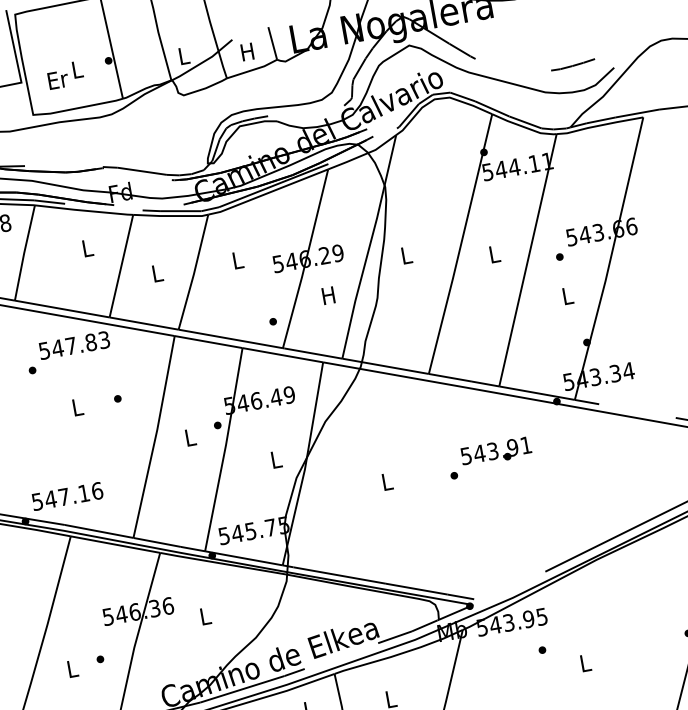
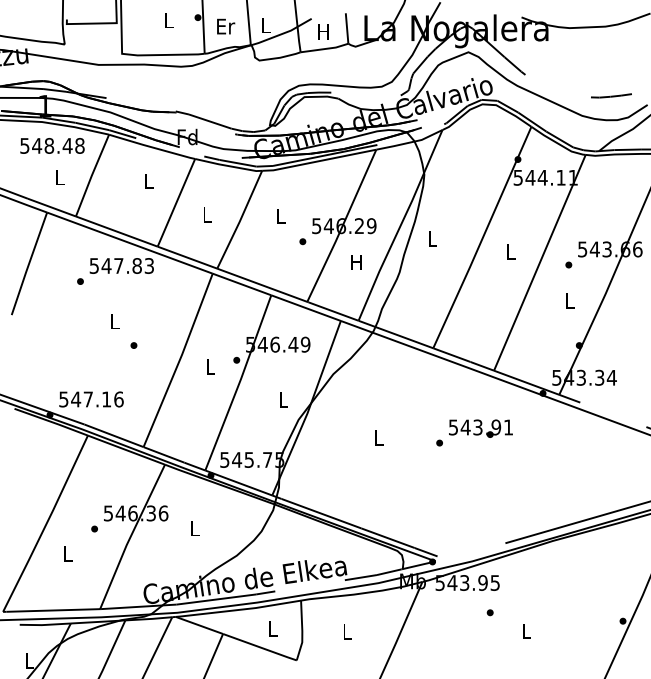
text: (58, 79) -> (226, 26), moved
part: (272, 321) -> (302, 241), moved
part: (117, 398) -> (133, 345), moved
part: (100, 658) -> (94, 528), moved

